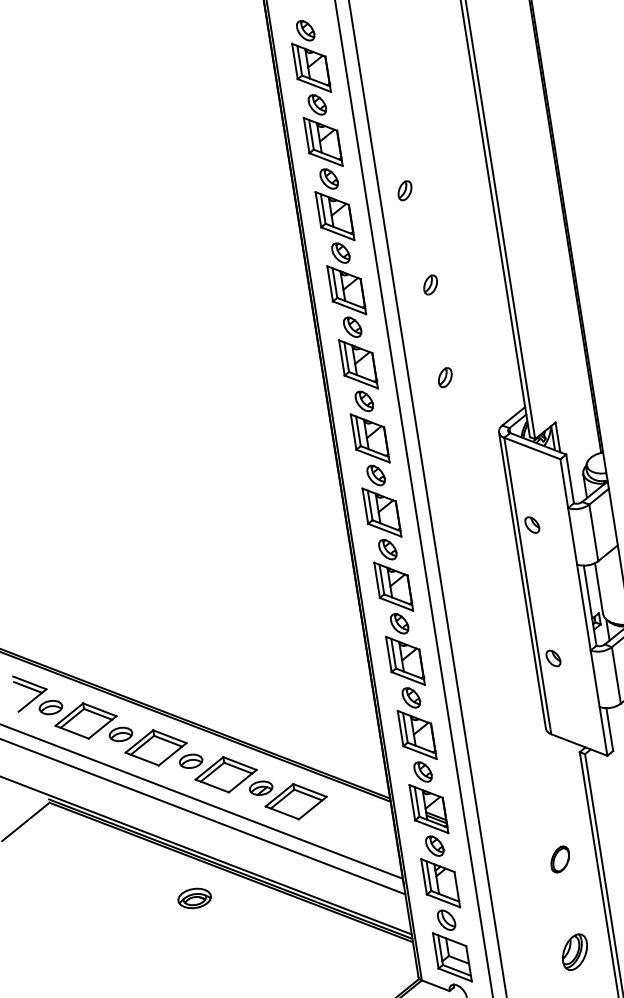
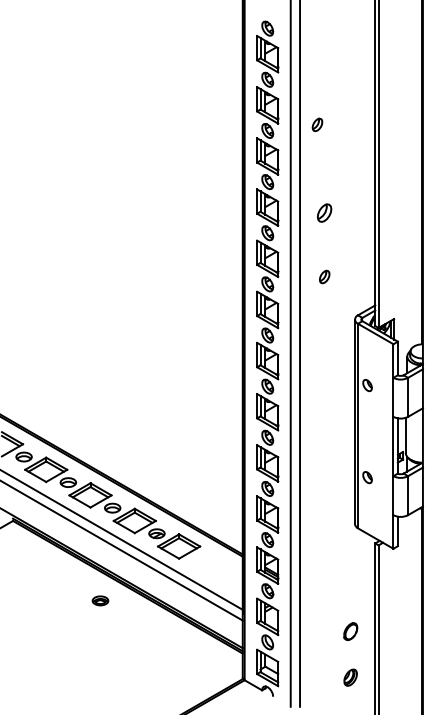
part: (404, 190) -> (317, 124), moved
part: (430, 284) -> (324, 212), size x1.4
part: (559, 859) -> (350, 631), moved
part: (194, 897) -> (100, 600), size x0.7
part: (574, 952) -> (350, 677), size x0.7

